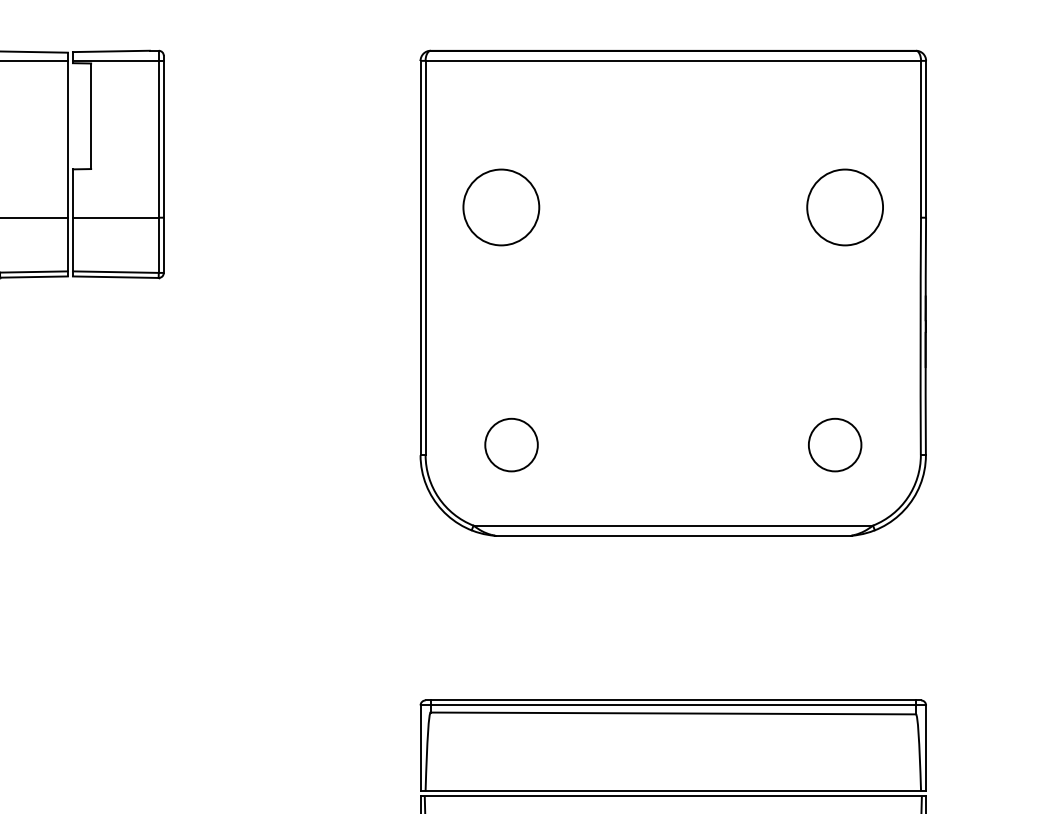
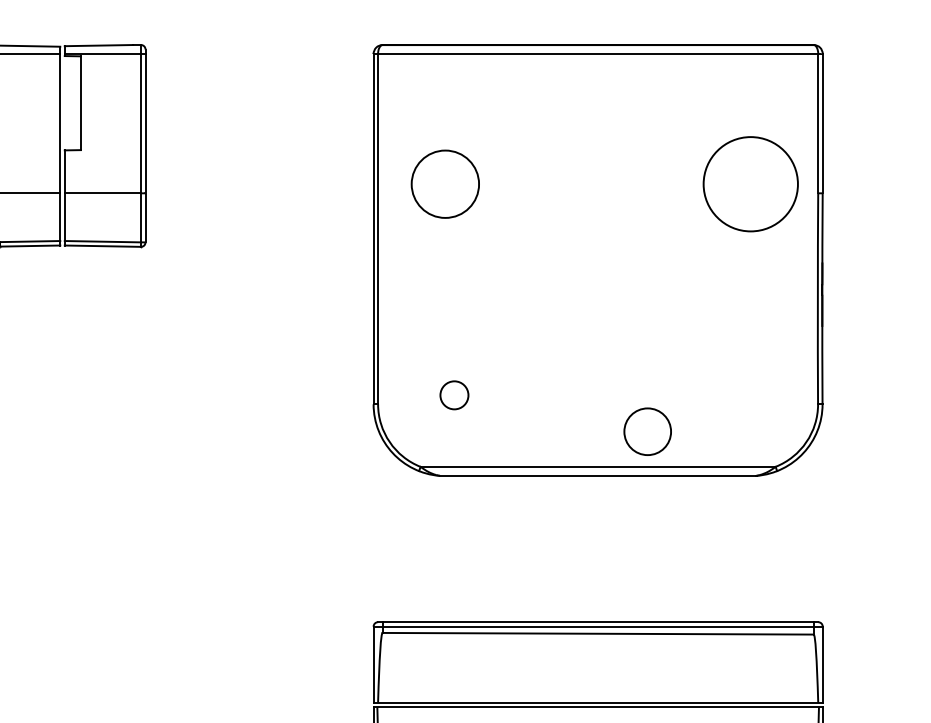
circle: (845, 207) -> (751, 184), size x1.4
circle: (511, 444) -> (454, 394), size x0.6
circle: (835, 444) -> (648, 431), moved

